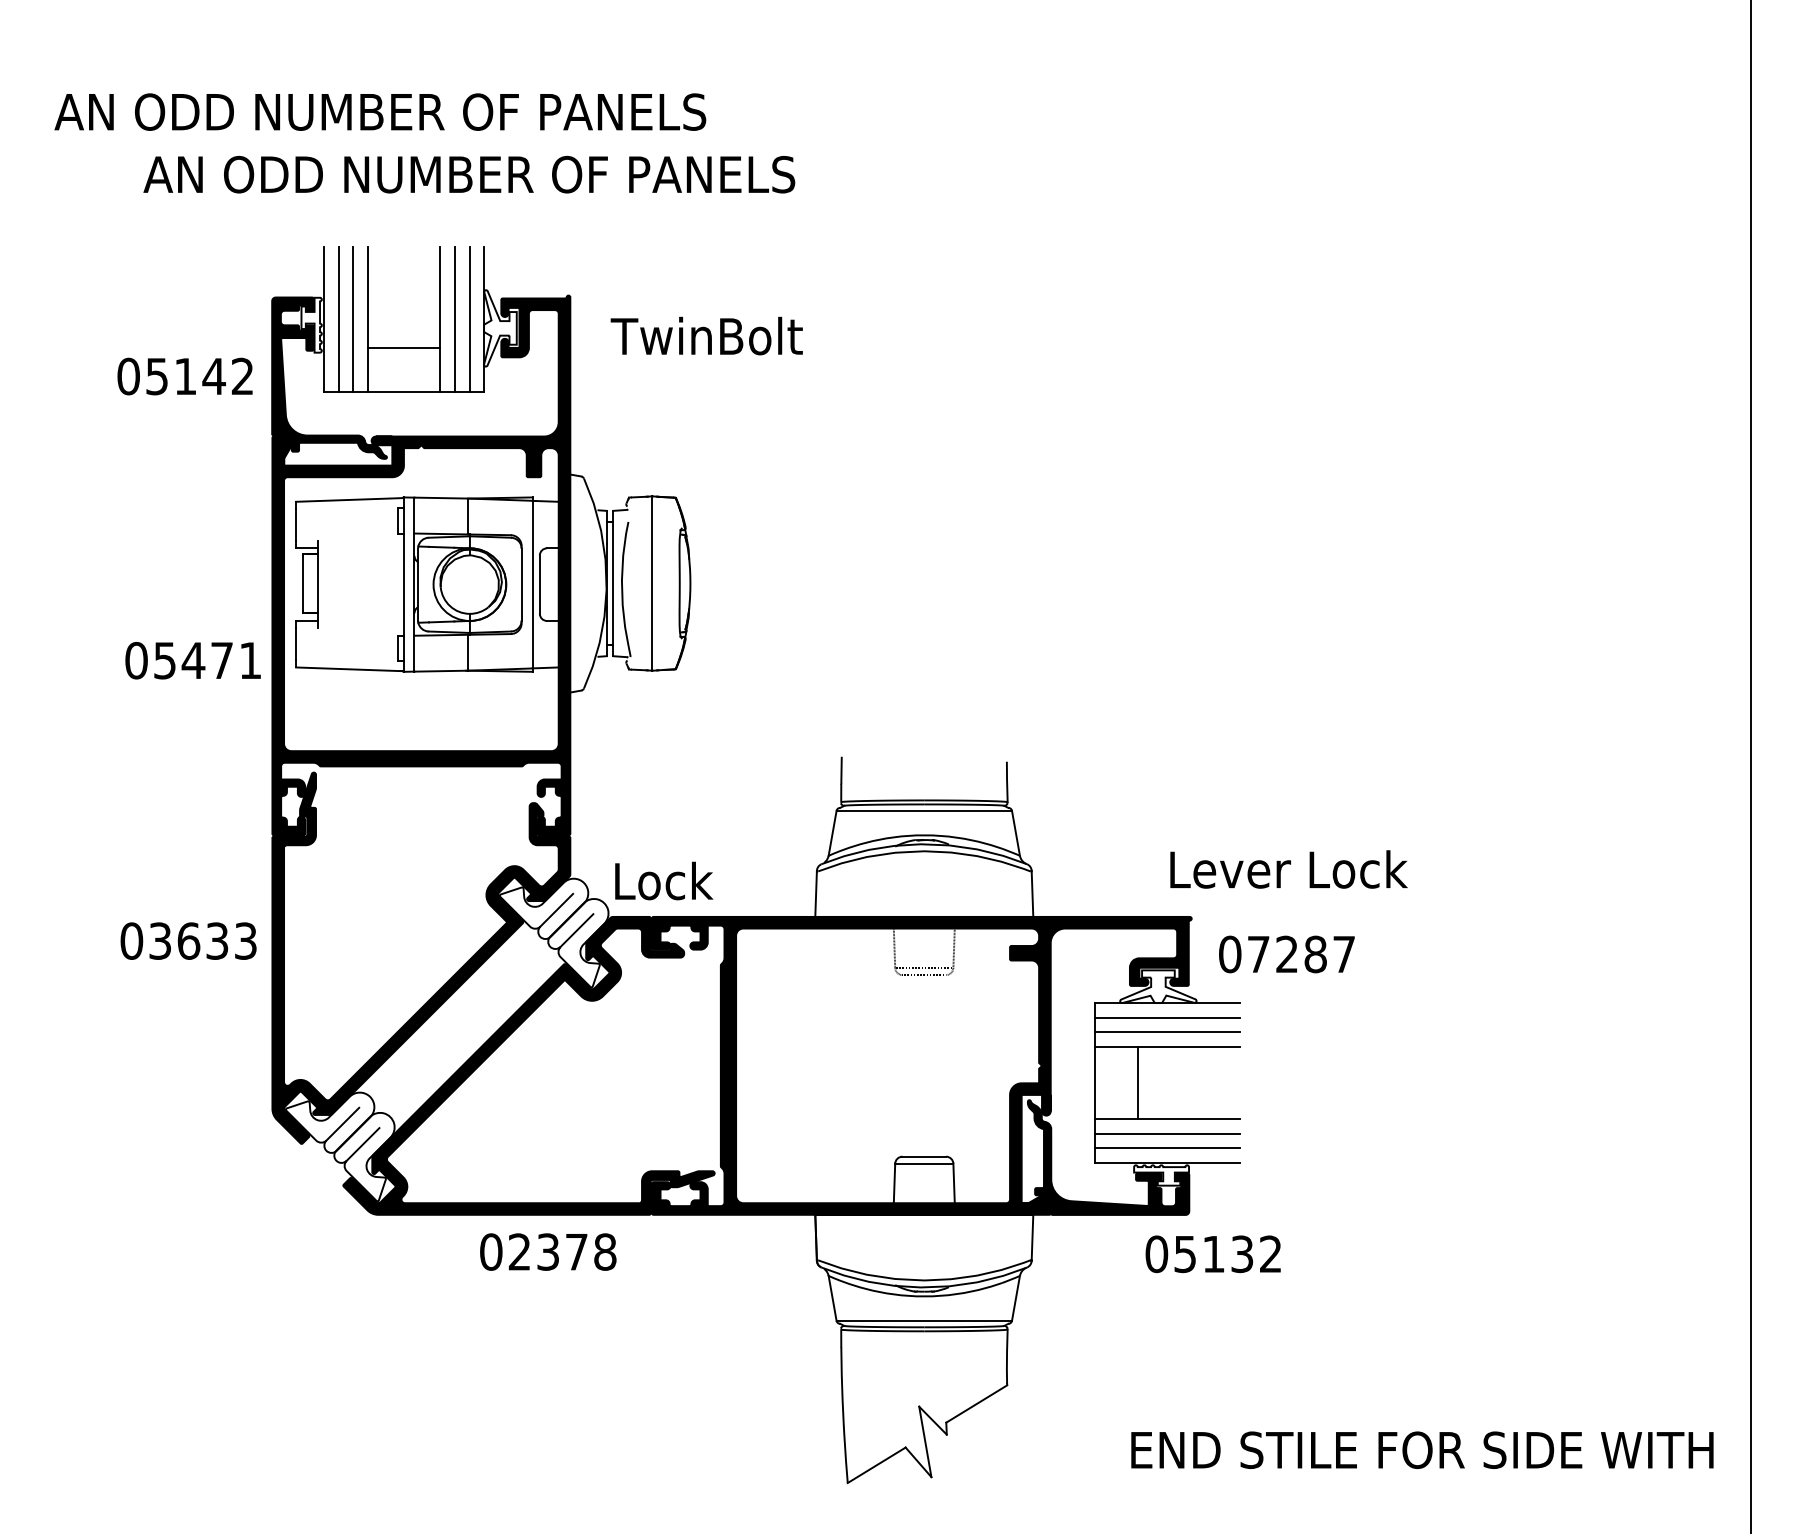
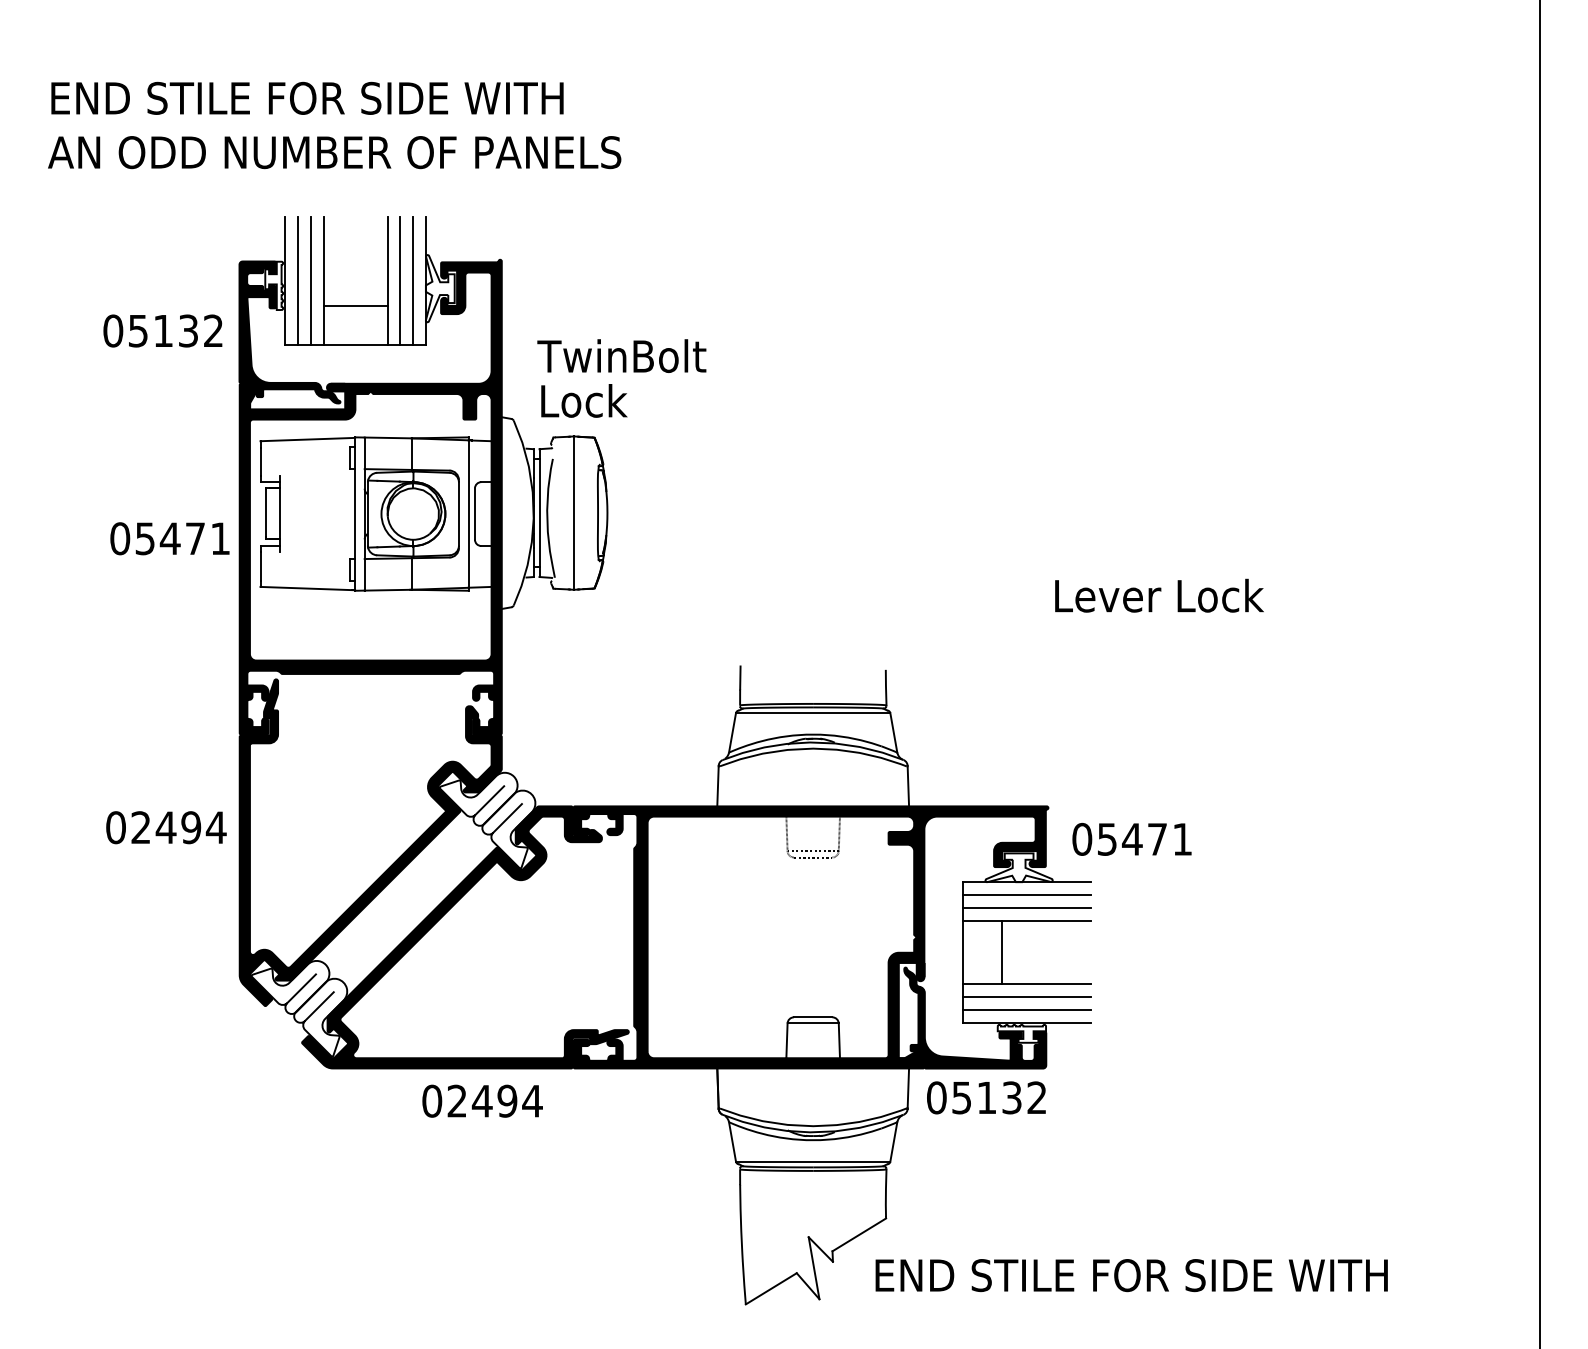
text: (380, 111) -> (334, 97), AN ODD NUMBER OF PANELS -> END STILE FOR SIDE WITH
text: (469, 174) -> (334, 152), moved
text: (706, 335) -> (621, 355), moved
text: (213, 376) -> (187, 330), 05142 -> 05132
text: (192, 660) -> (169, 538), moved
text: (1288, 869) -> (1159, 595), moved
text: (664, 880) -> (584, 400), moved
text: (203, 940) -> (179, 827), 03633 -> 02494
text: (1301, 954) -> (1145, 839), 07287 -> 05471
text: (576, 1251) -> (507, 1100), 02378 -> 02494
text: (1212, 1254) -> (985, 1098), moved
text: (1422, 1449) -> (1131, 1274), moved

